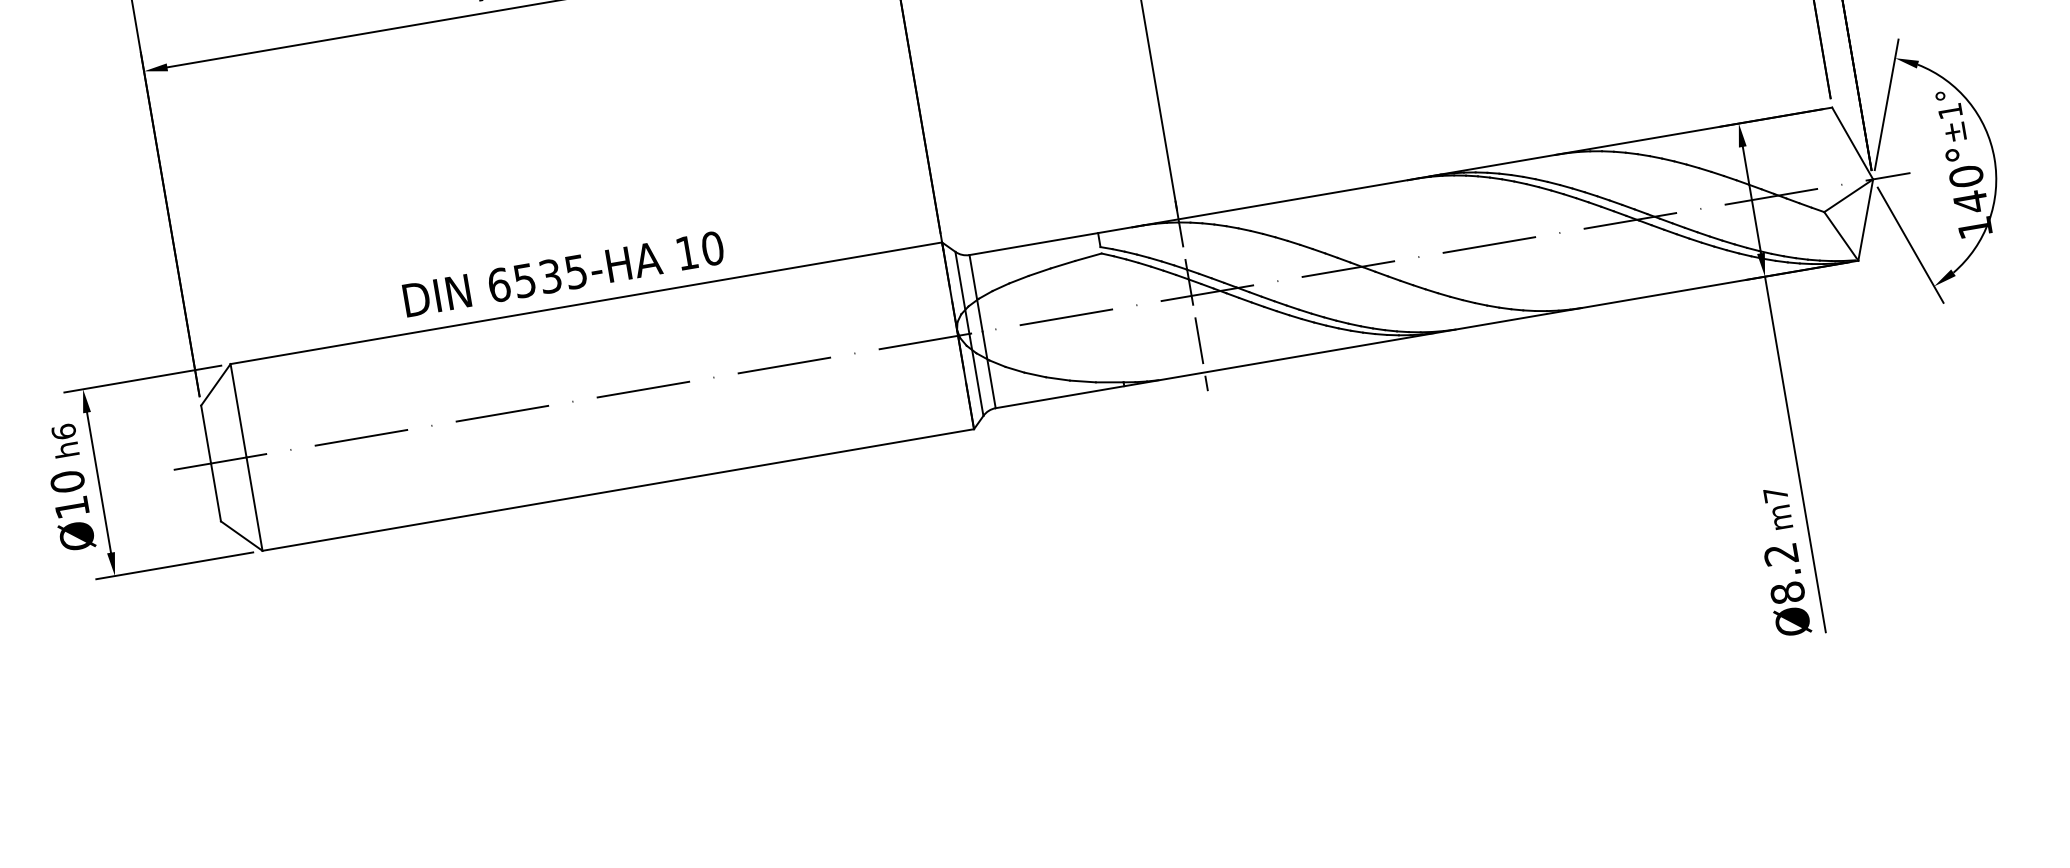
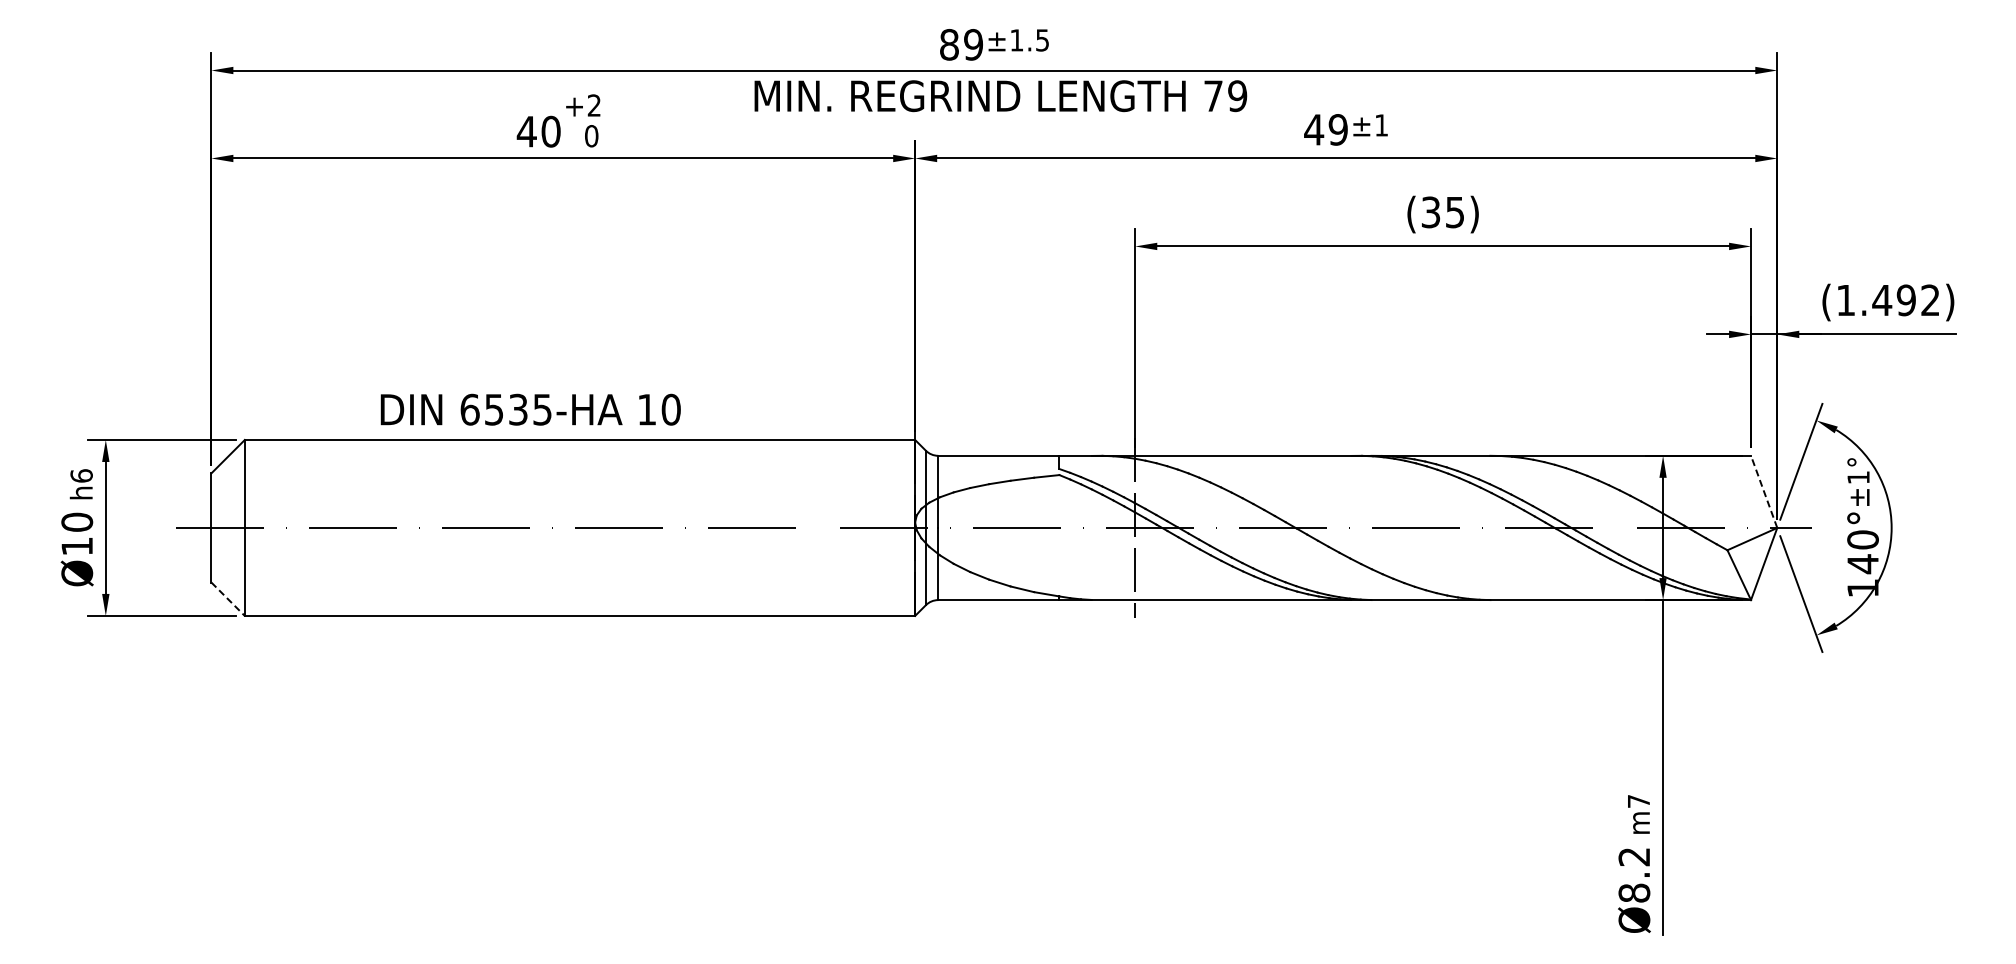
line: (1851, 143) -> (1763, 491), solid -> dashed
text: (563, 273) -> (530, 409), moved
line: (242, 536) -> (228, 599), solid -> dashed

